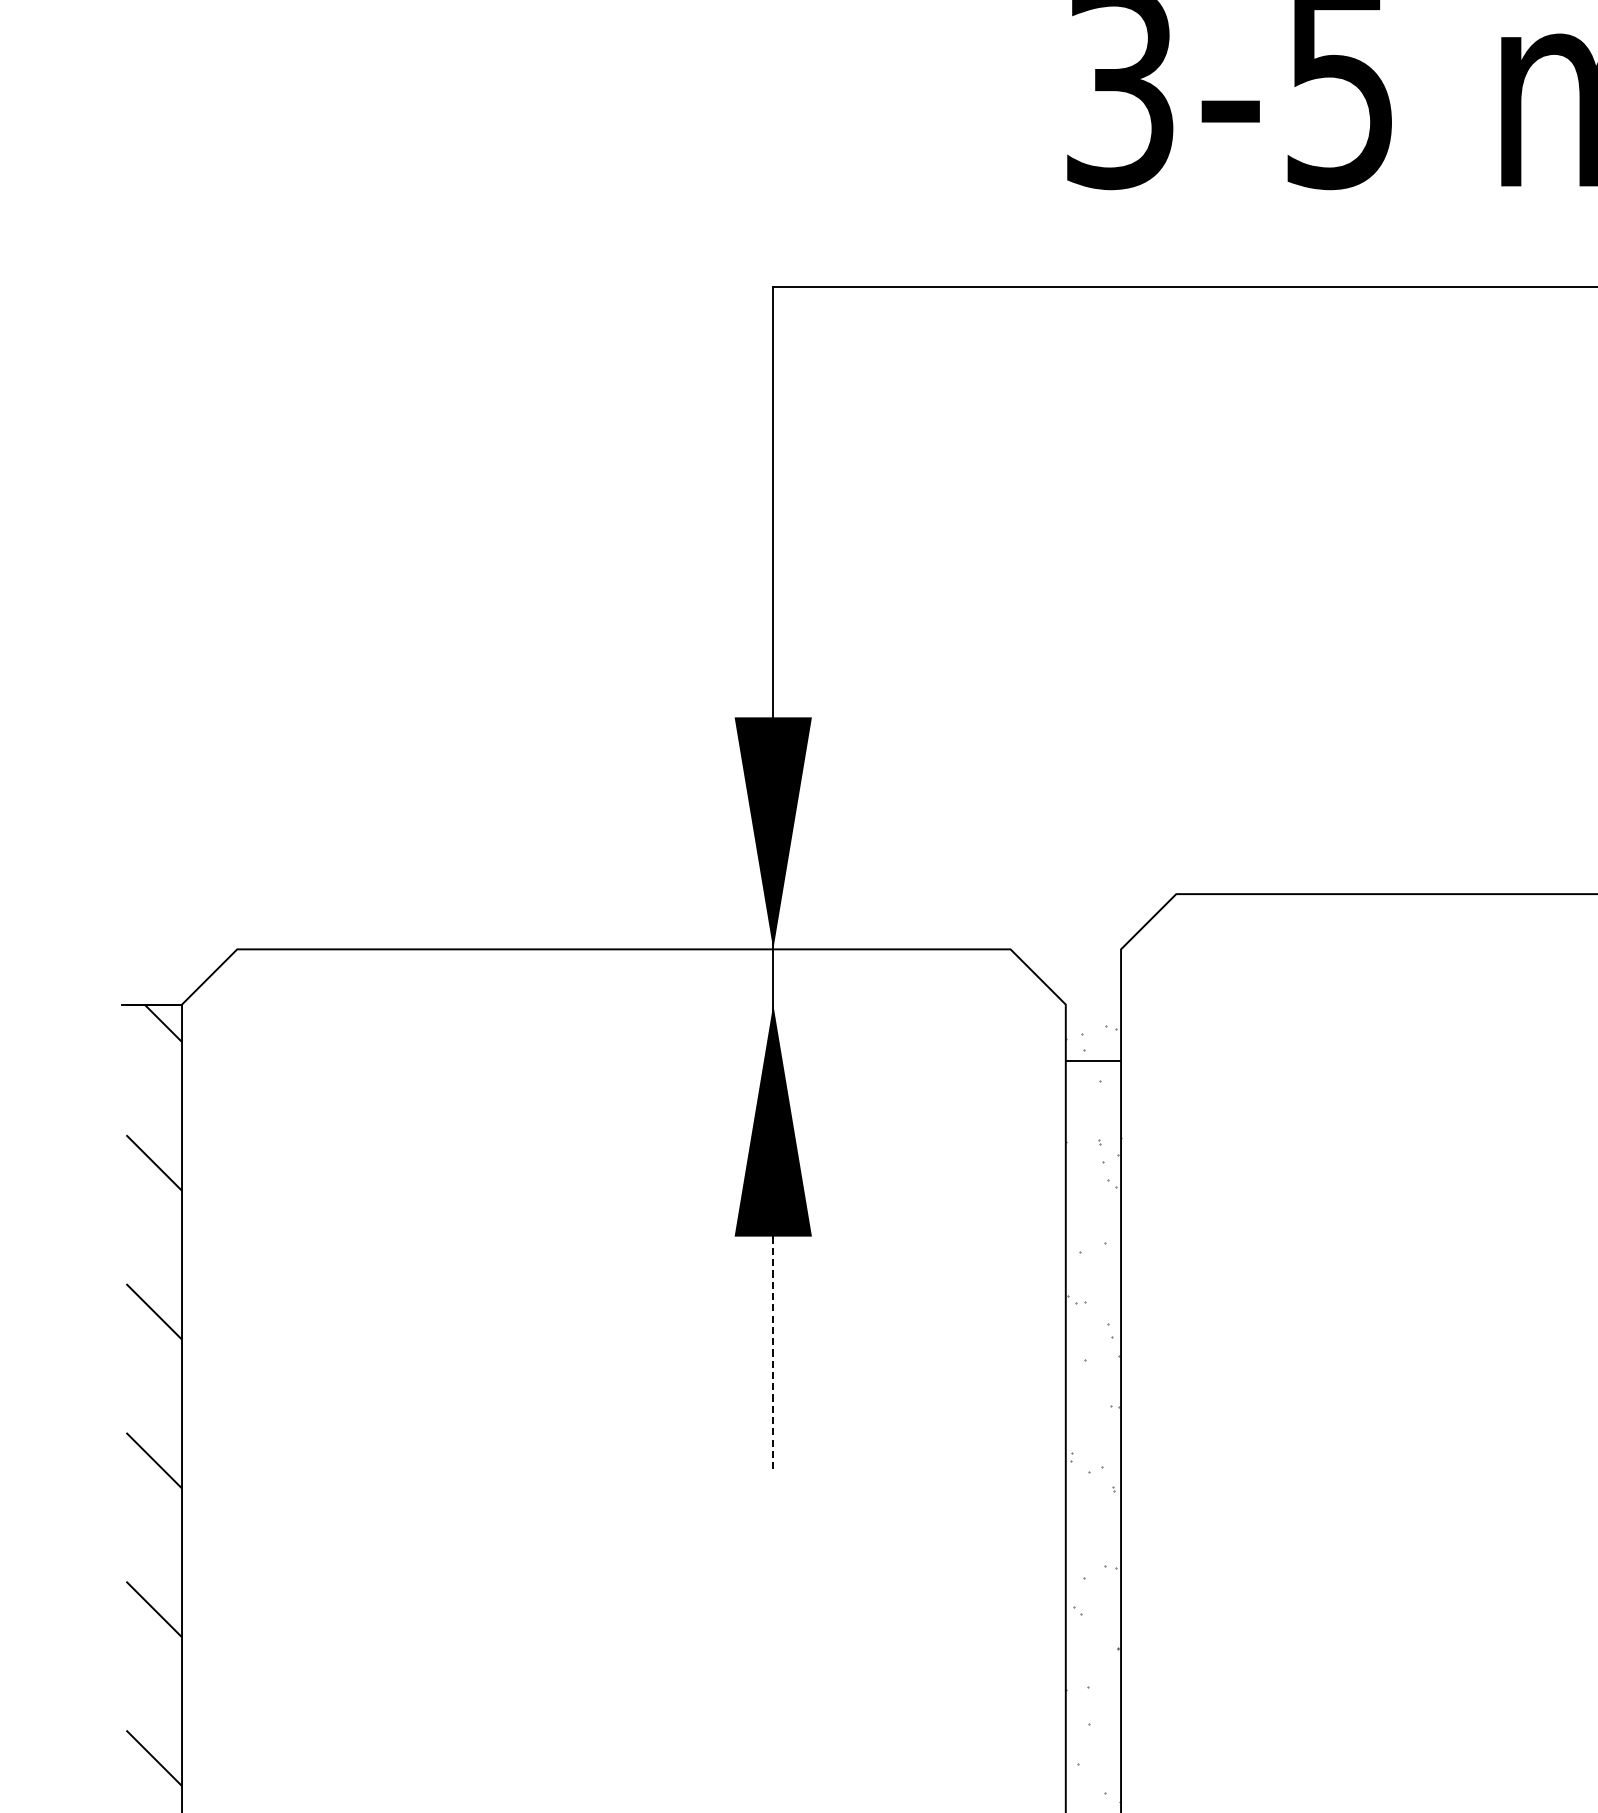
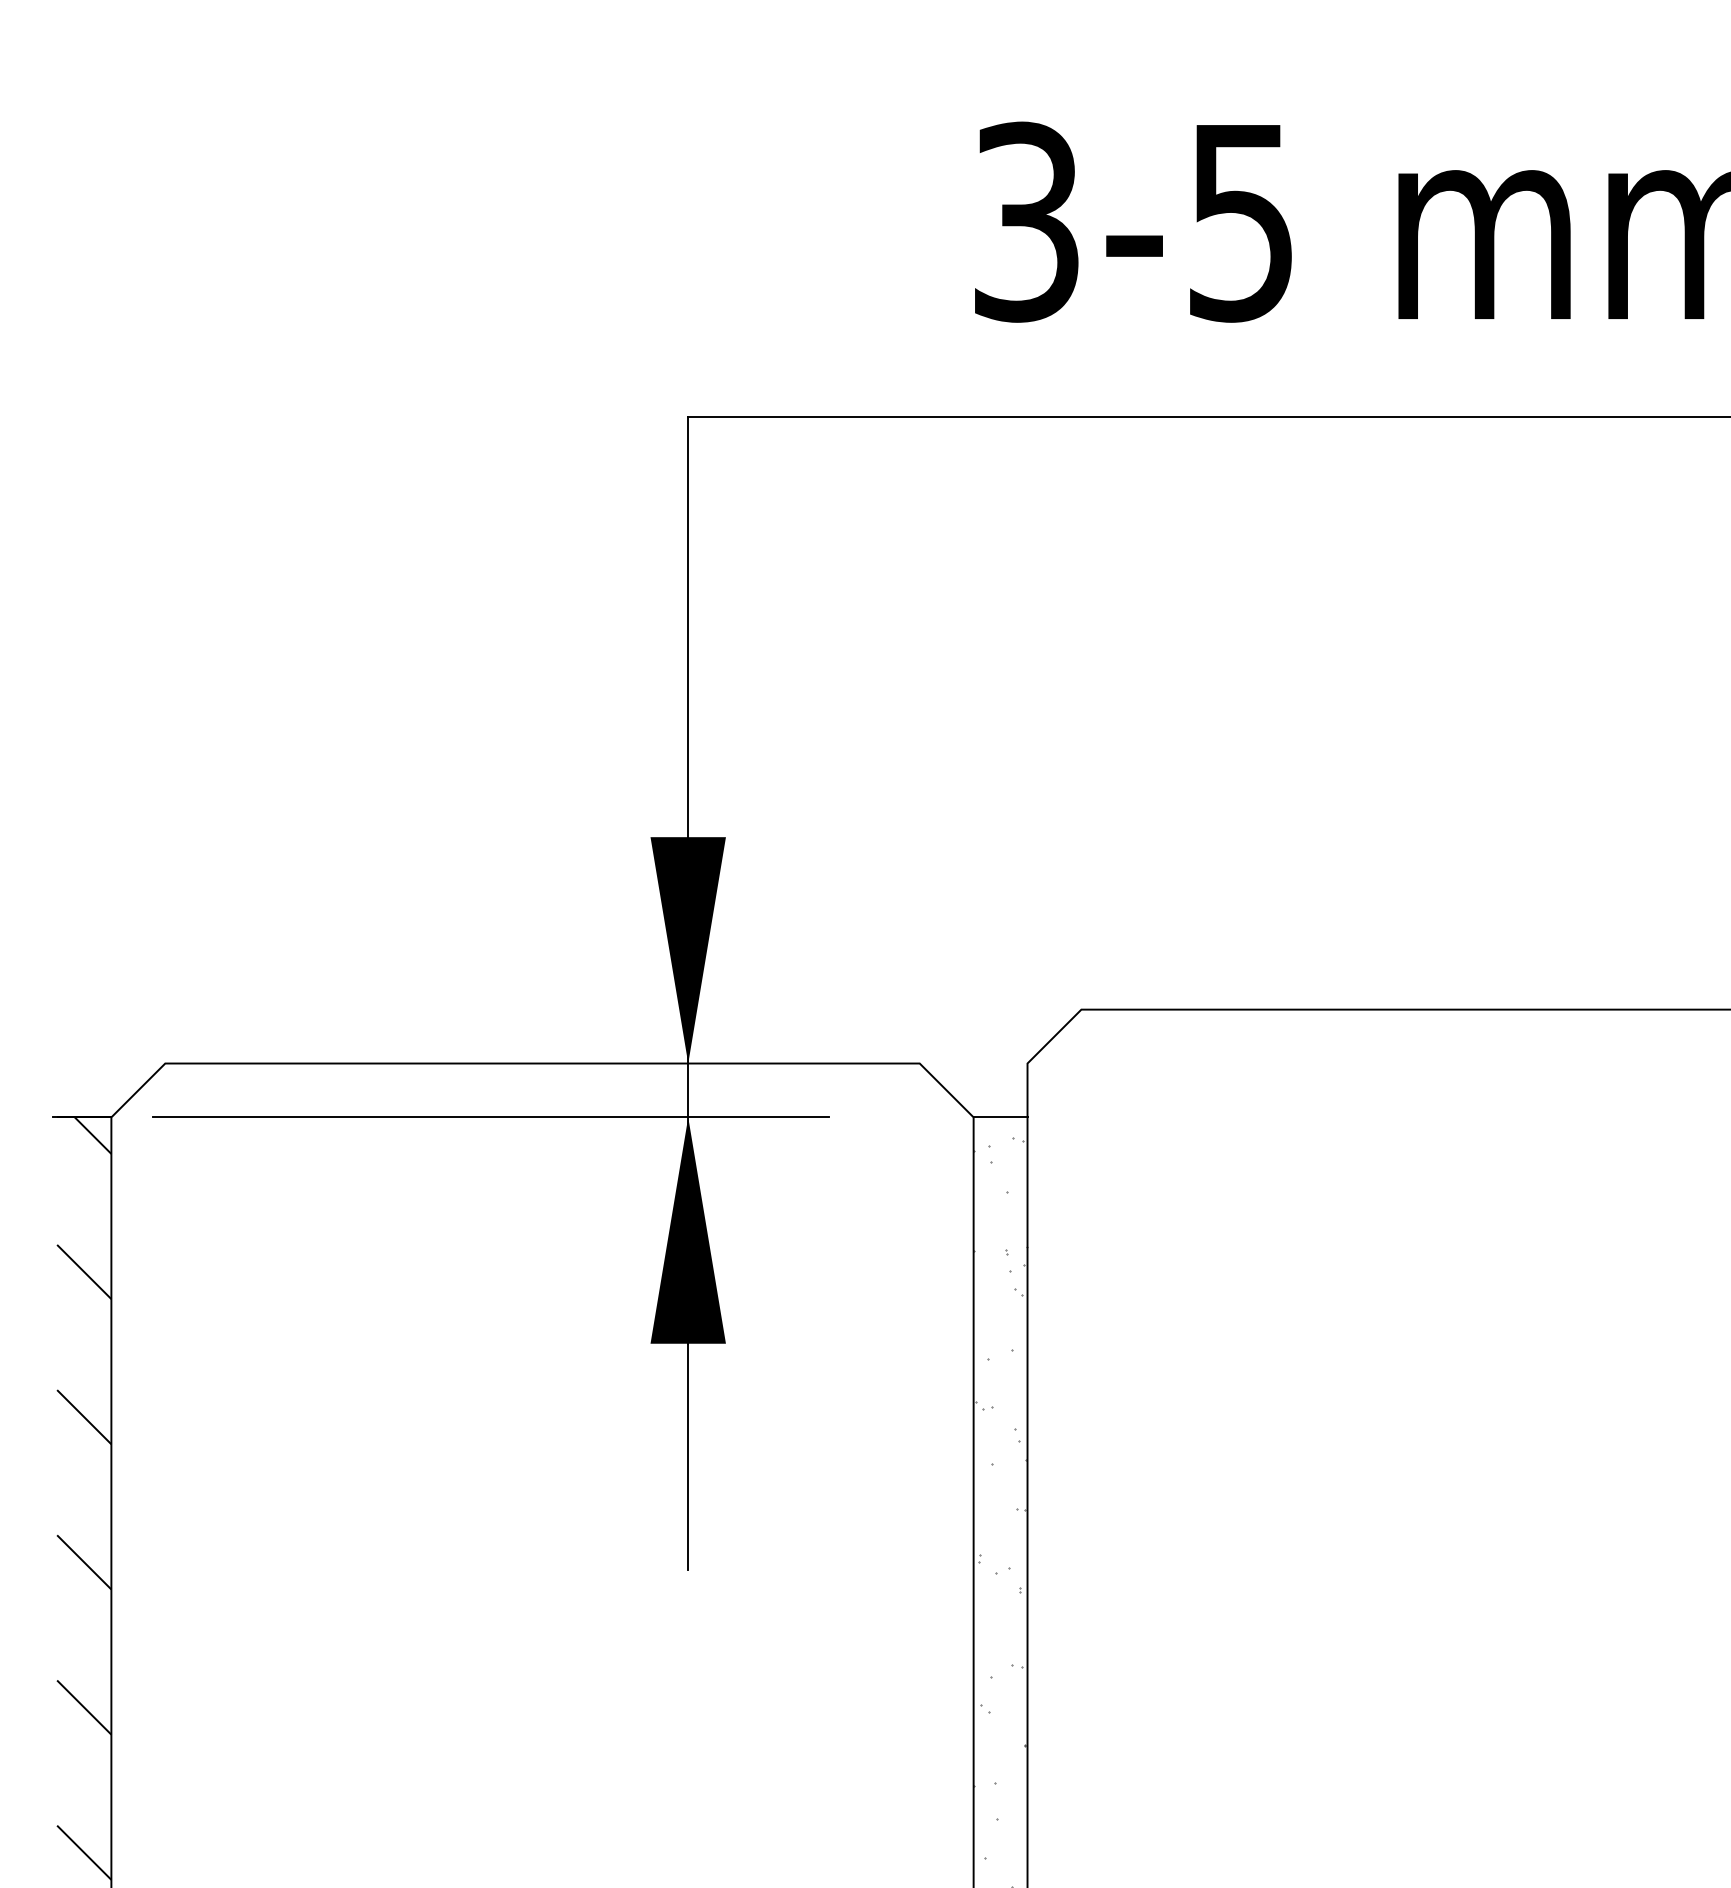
line: (570, 1004) -> (490, 1117), added
line: (1093, 1061) -> (1000, 1117), moved
line: (773, 1353) -> (688, 1457), dashed -> solid

